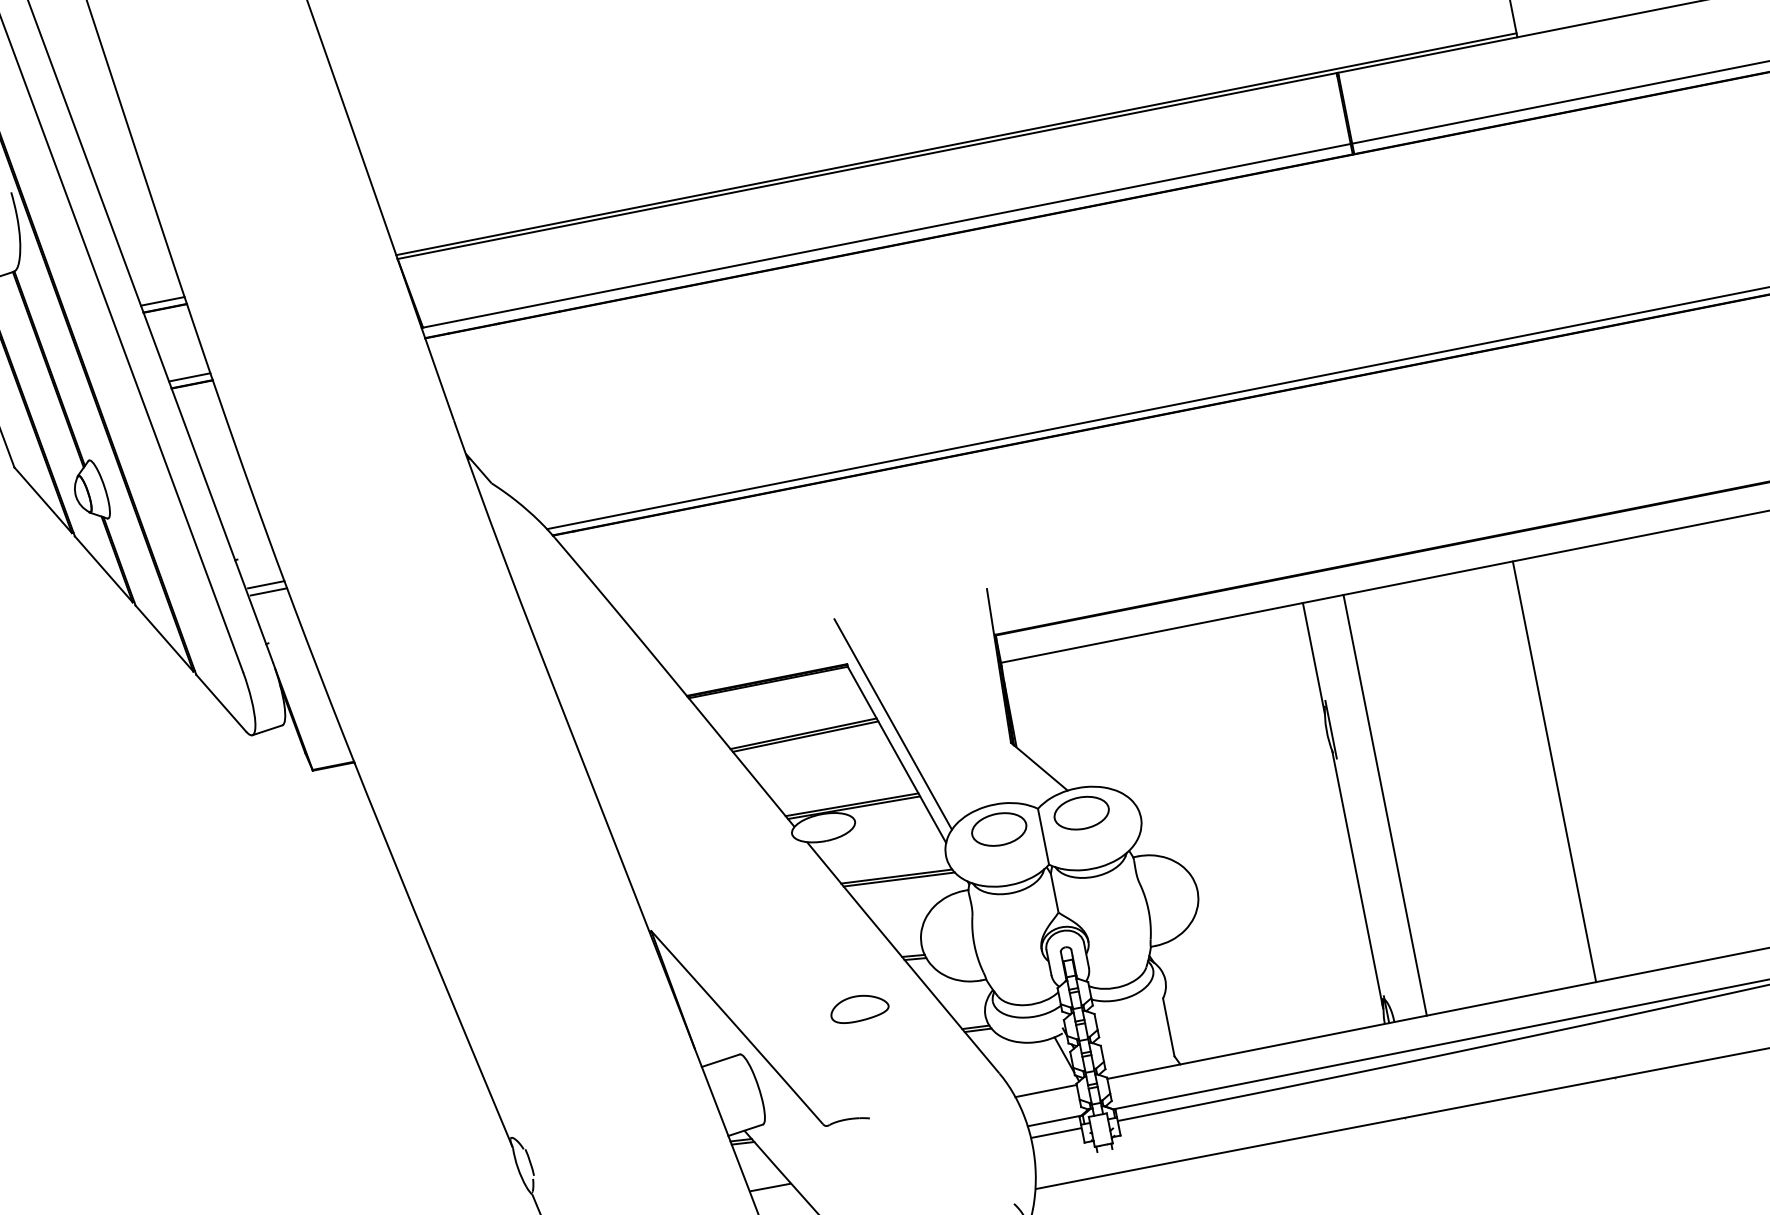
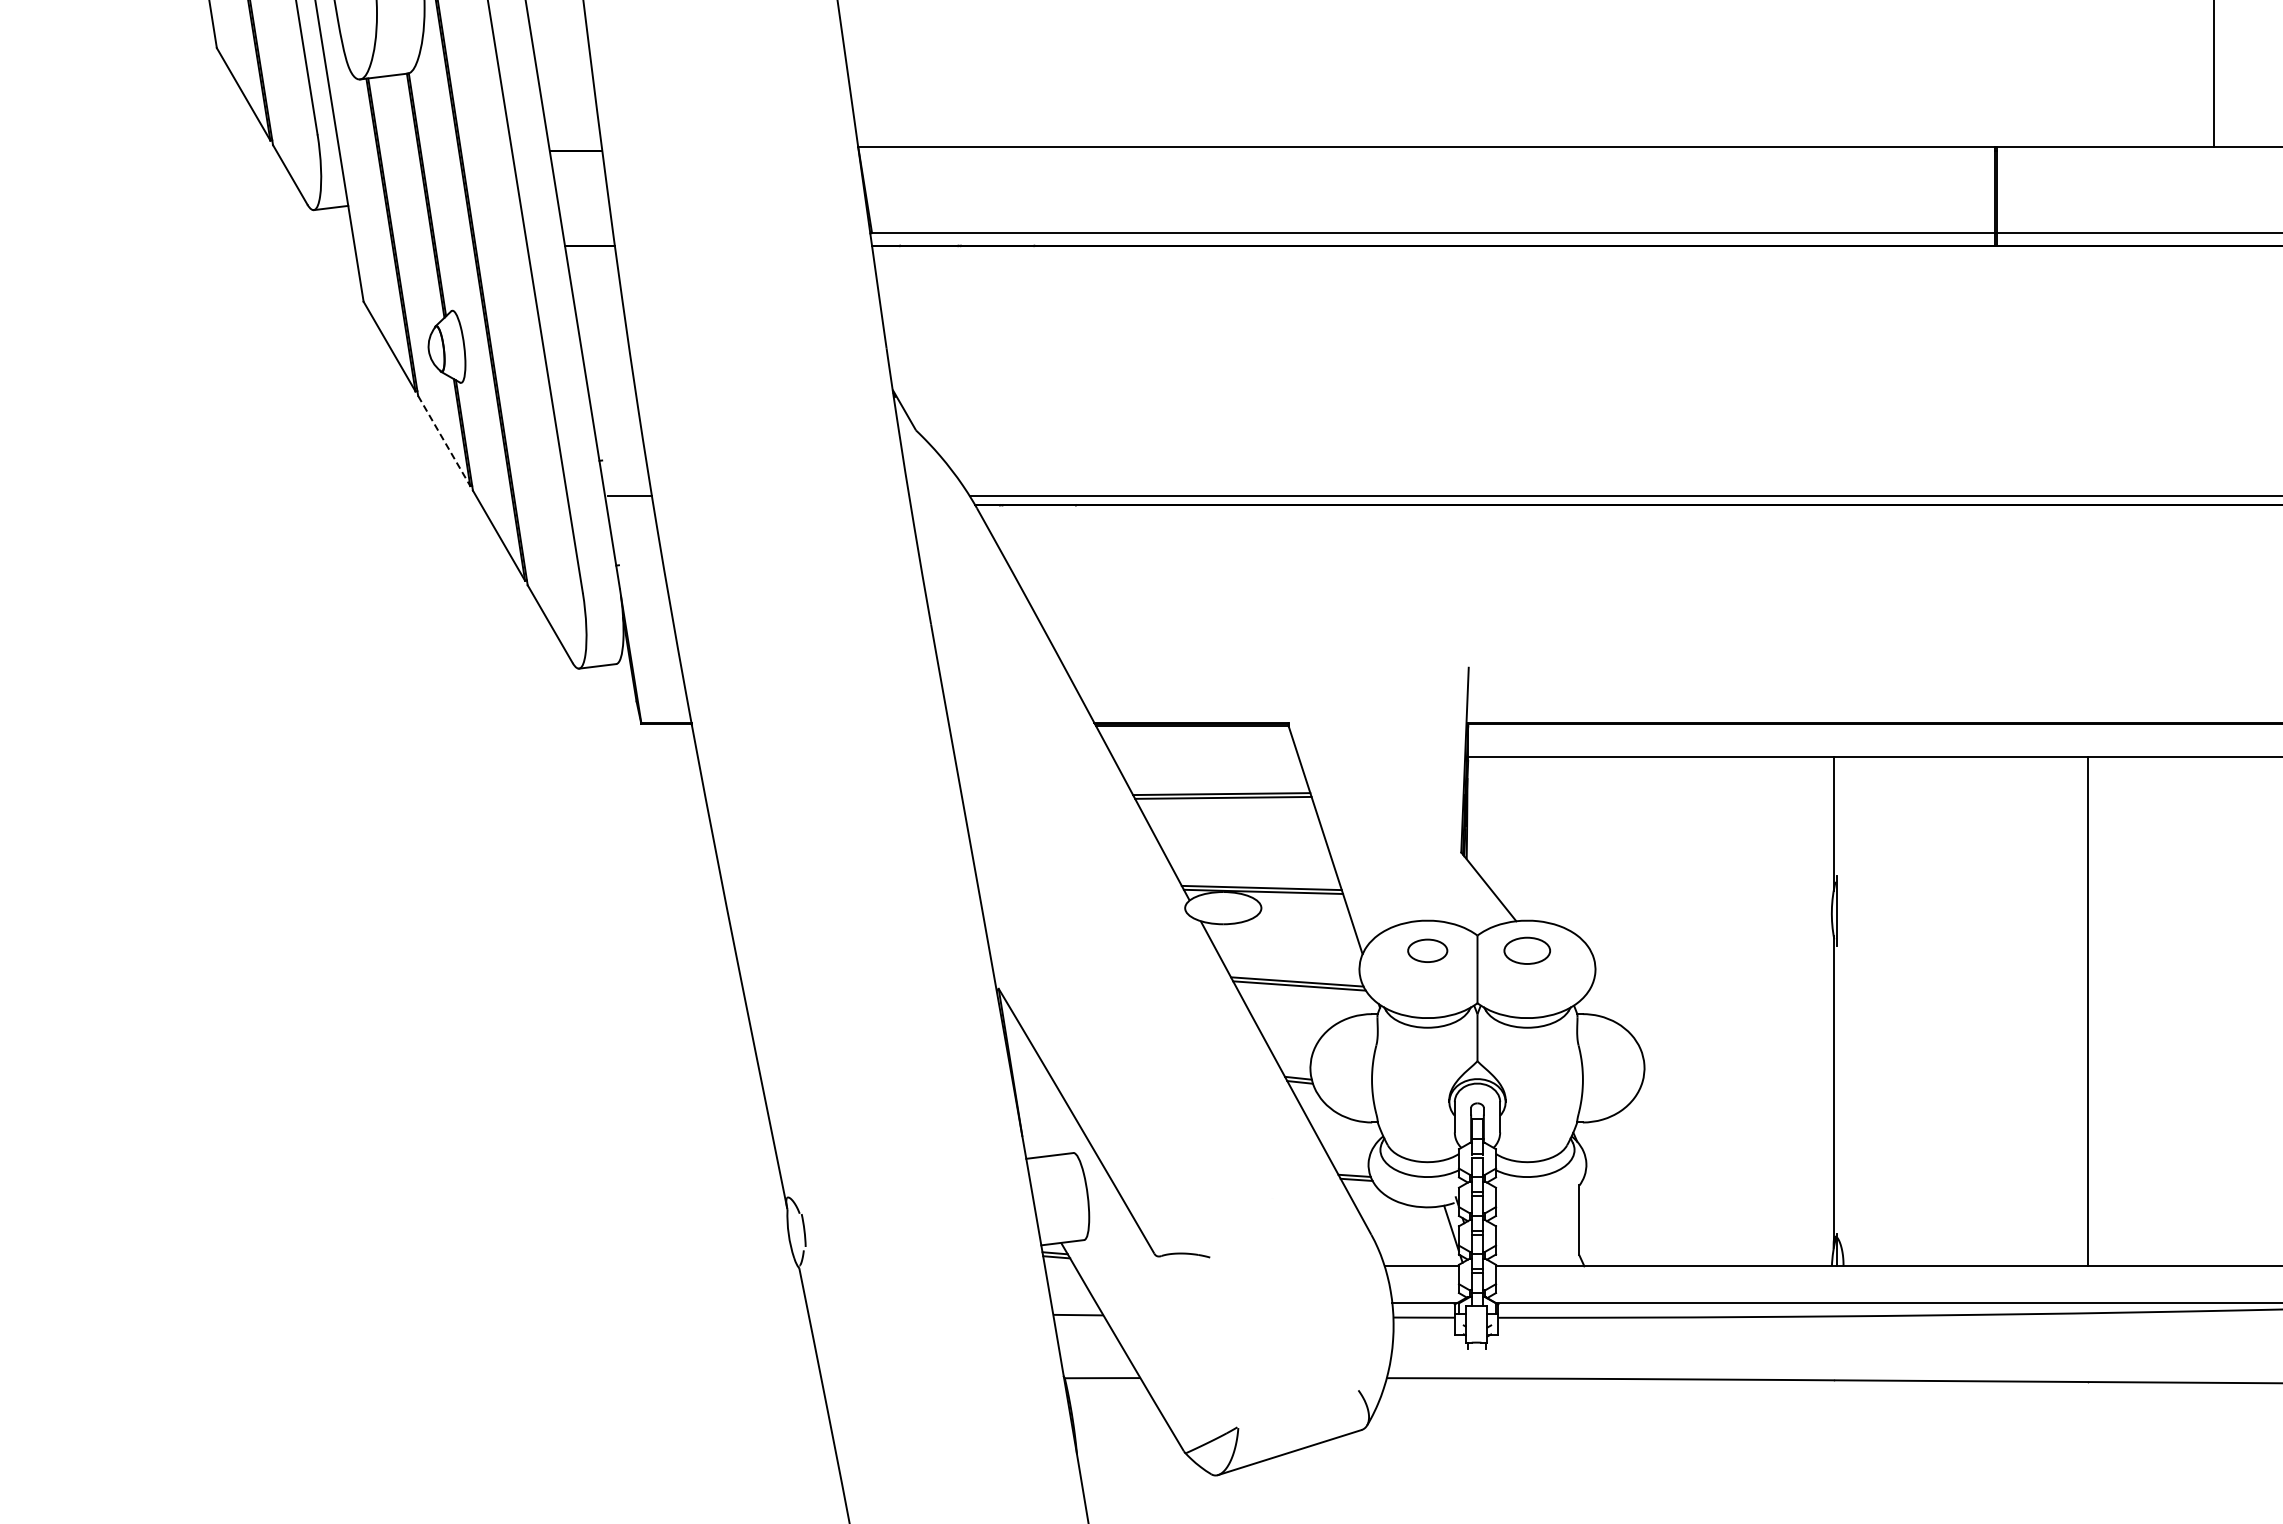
line: (956, 144) -> (1535, 142), removed
line: (162, 301) -> (574, 142), removed
line: (189, 377) -> (588, 237), removed
line: (104, 569) -> (444, 441), solid -> dashed
line: (268, 591) -> (631, 505), removed
line: (893, 724) -> (1328, 803), removed
line: (1384, 805) -> (1882, 1011), removed
part: (1080, 813) -> (1526, 950), size x0.7
part: (999, 829) -> (1427, 950), size x0.6
part: (859, 1008) -> (1223, 1126), removed

